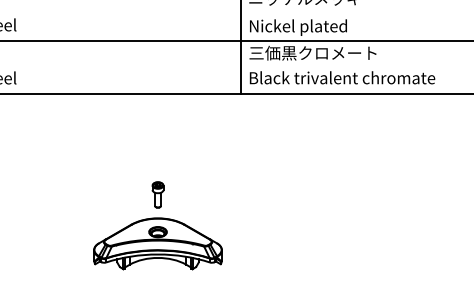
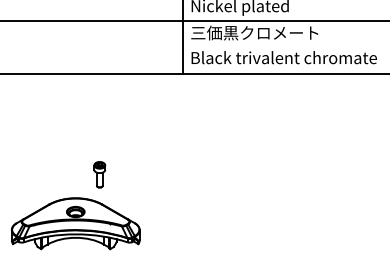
part: (157, 243) -> (75, 223), moved

